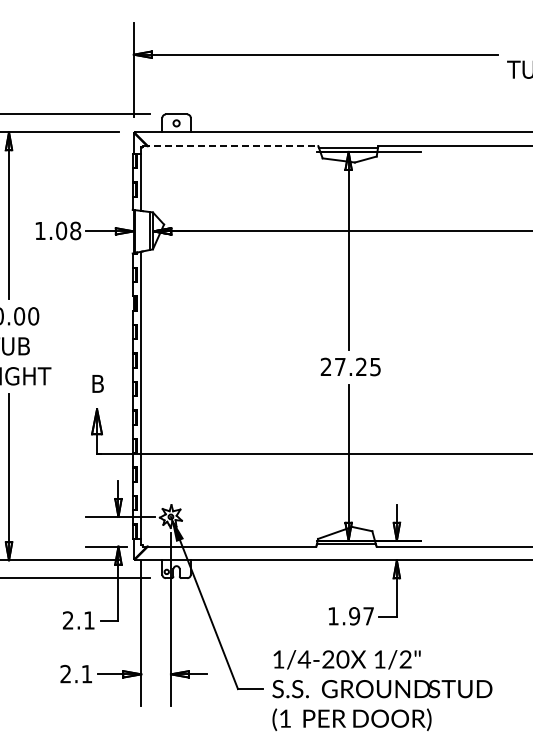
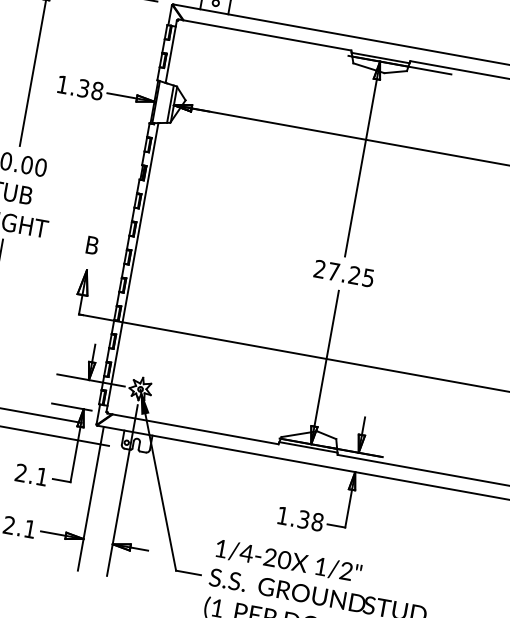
line: (230, 146) -> (264, 35), dashed -> solid
text: (61, 230) -> (83, 88), 1.08 -> 1.38
text: (361, 616) -> (310, 521), 1.97 -> 1.38

